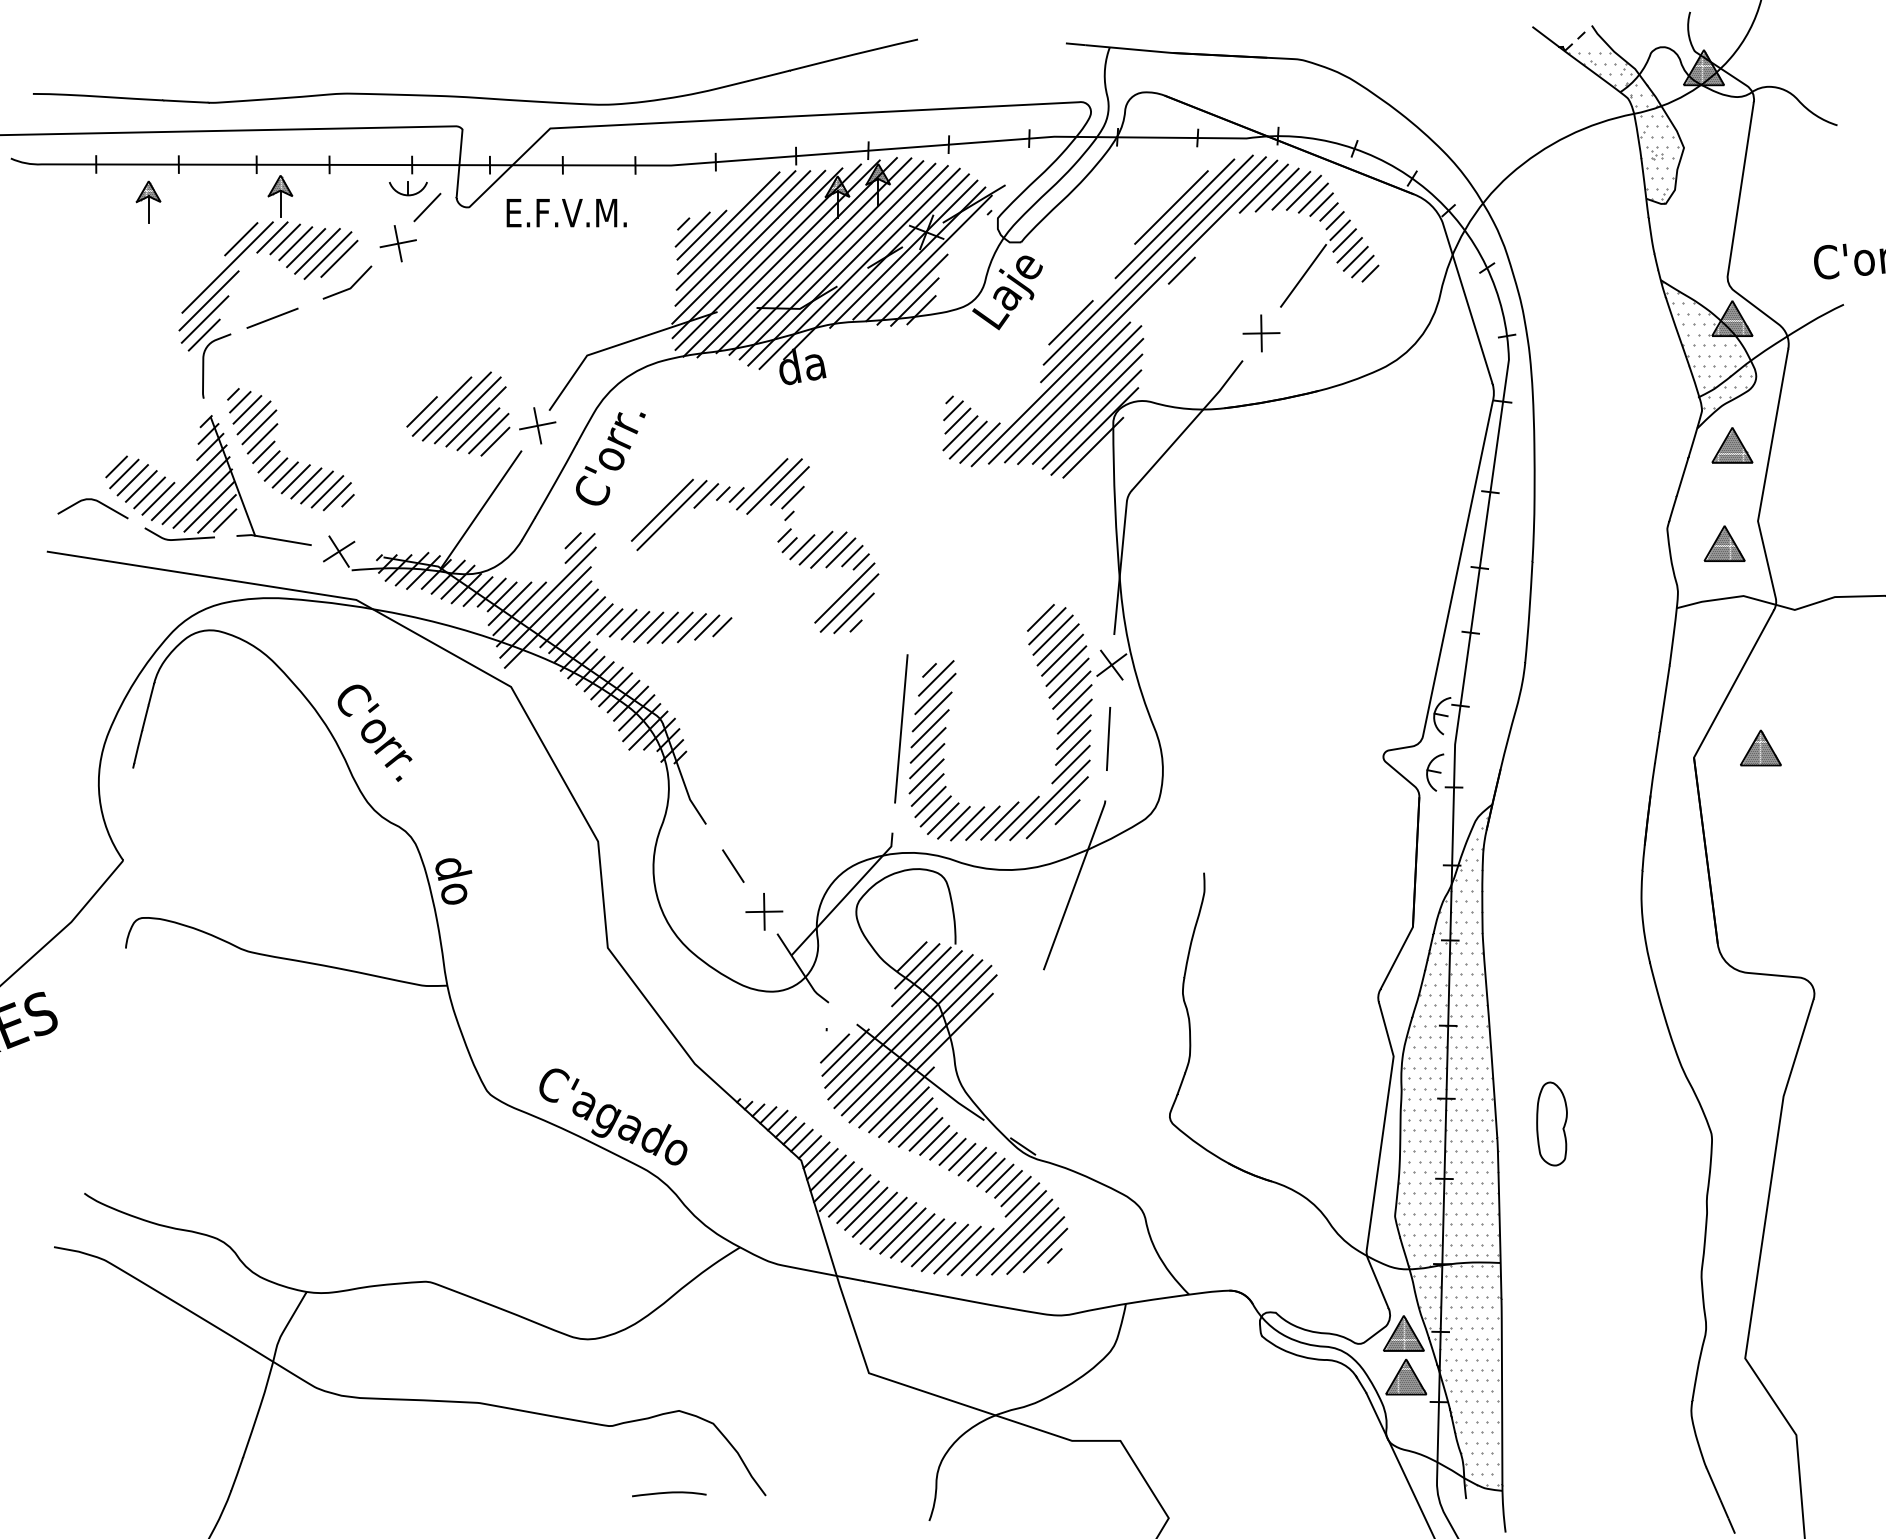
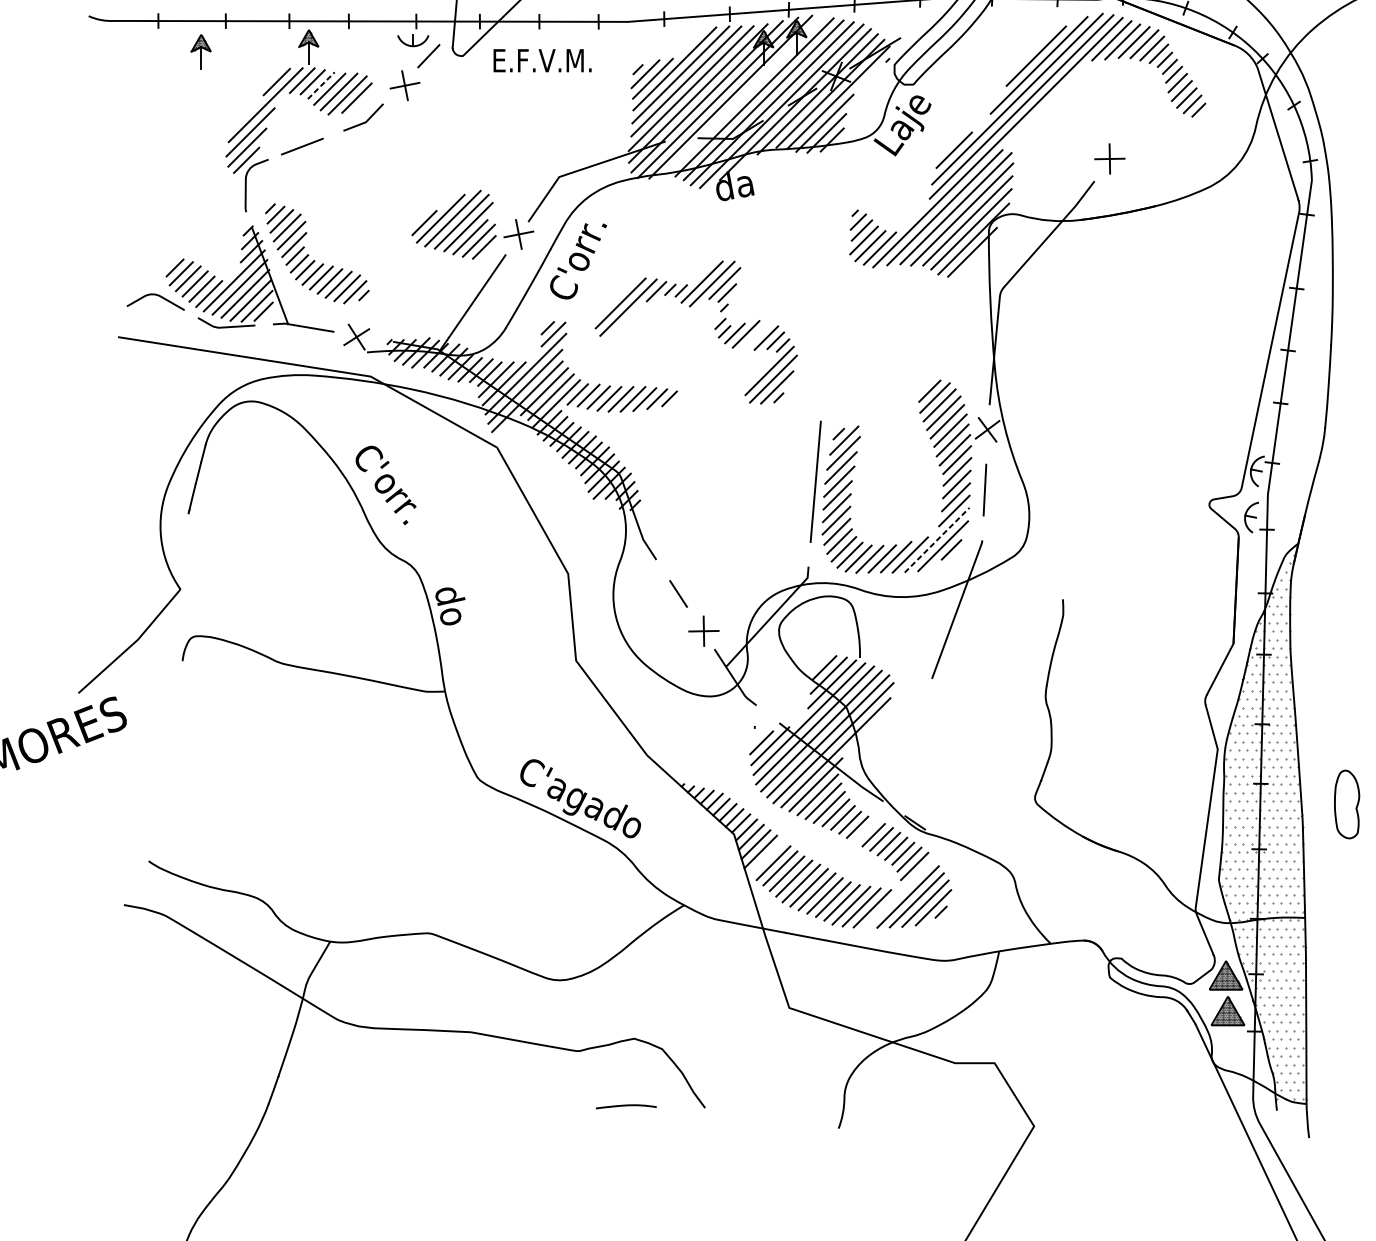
line: (296, 243) -> (321, 85), solid -> dashed
line: (813, 255) -> (744, 95), removed
line: (1181, 270) -> (1044, 107), removed
line: (1303, 275) -> (1144, 111), removed
line: (828, 549) -> (756, 335), removed
line: (1050, 800) -> (937, 540), solid -> dashed
line: (962, 1156) -> (865, 831), removed
line: (840, 1189) -> (766, 857), removed
line: (1003, 1233) -> (899, 893), removed

